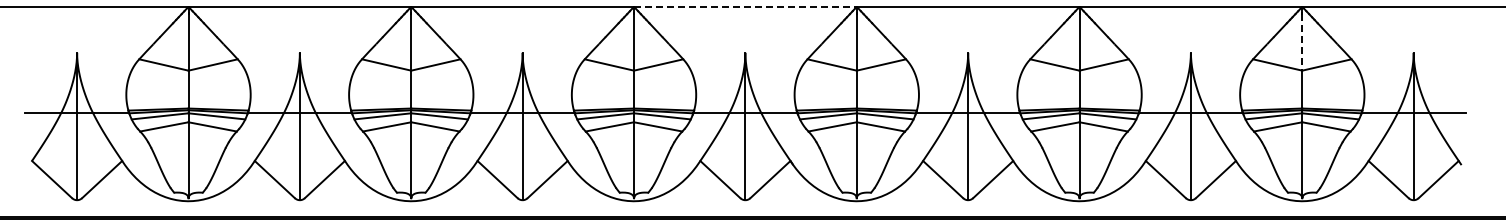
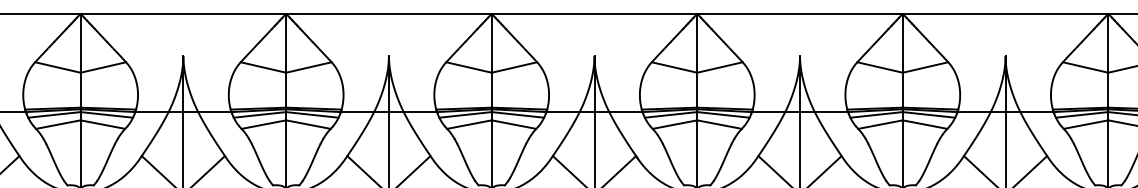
line: (745, 6) -> (594, 13), dashed -> solid
line: (1302, 42) -> (1108, 46), dashed -> solid

